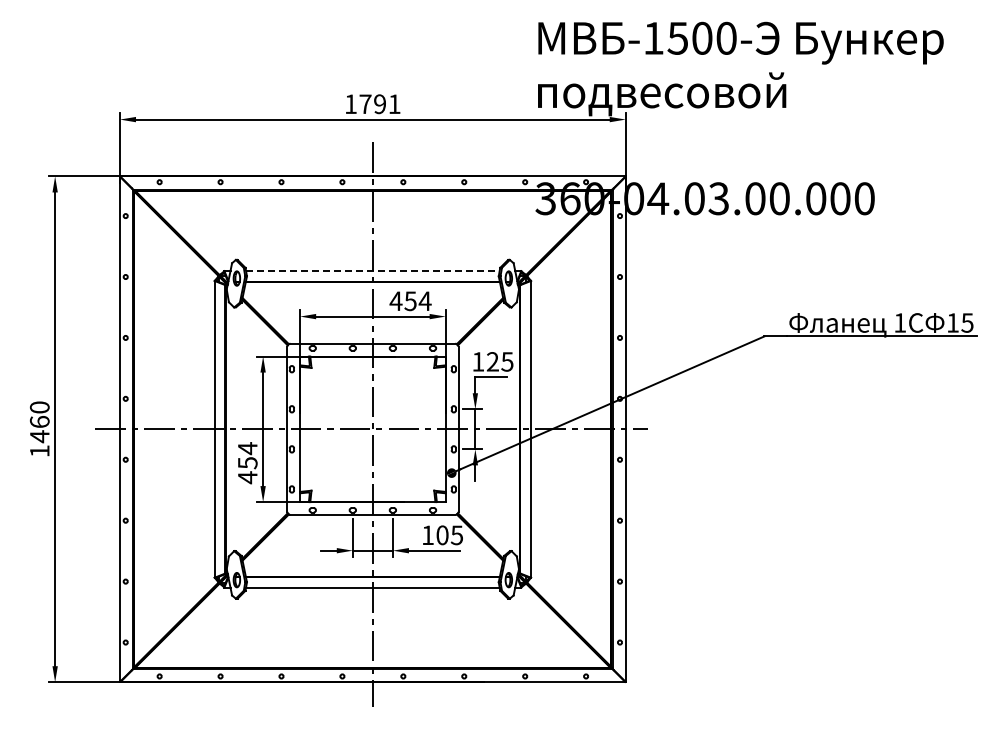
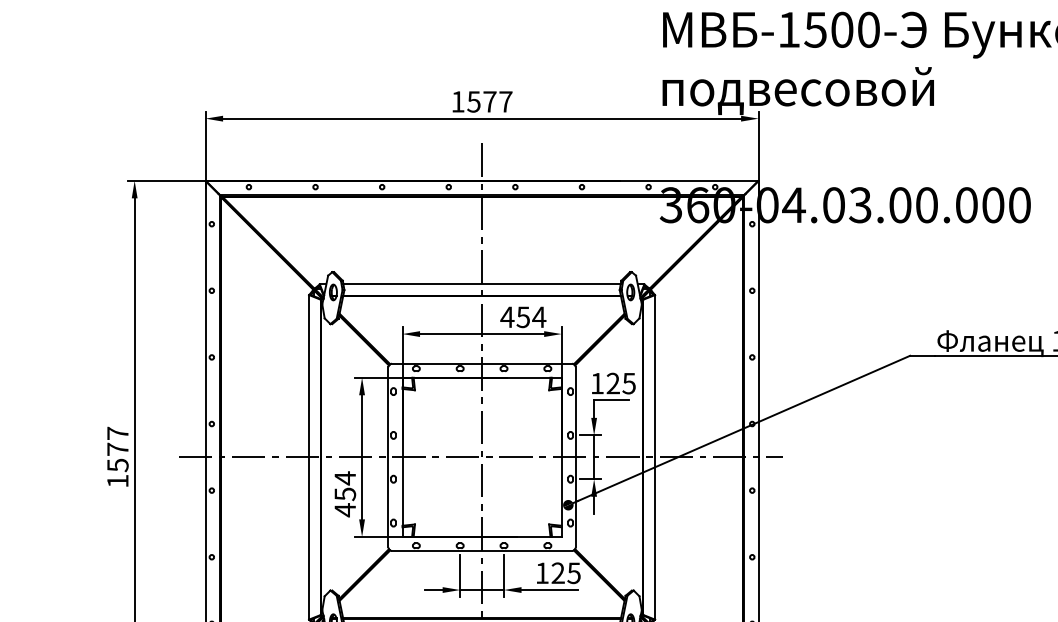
text: (379, 104) -> (489, 102), 1791 -> 1577
line: (372, 271) -> (481, 284), dashed -> solid
text: (39, 422) -> (117, 449), 1460 -> 1577
text: (442, 535) -> (558, 573), 105 -> 125

